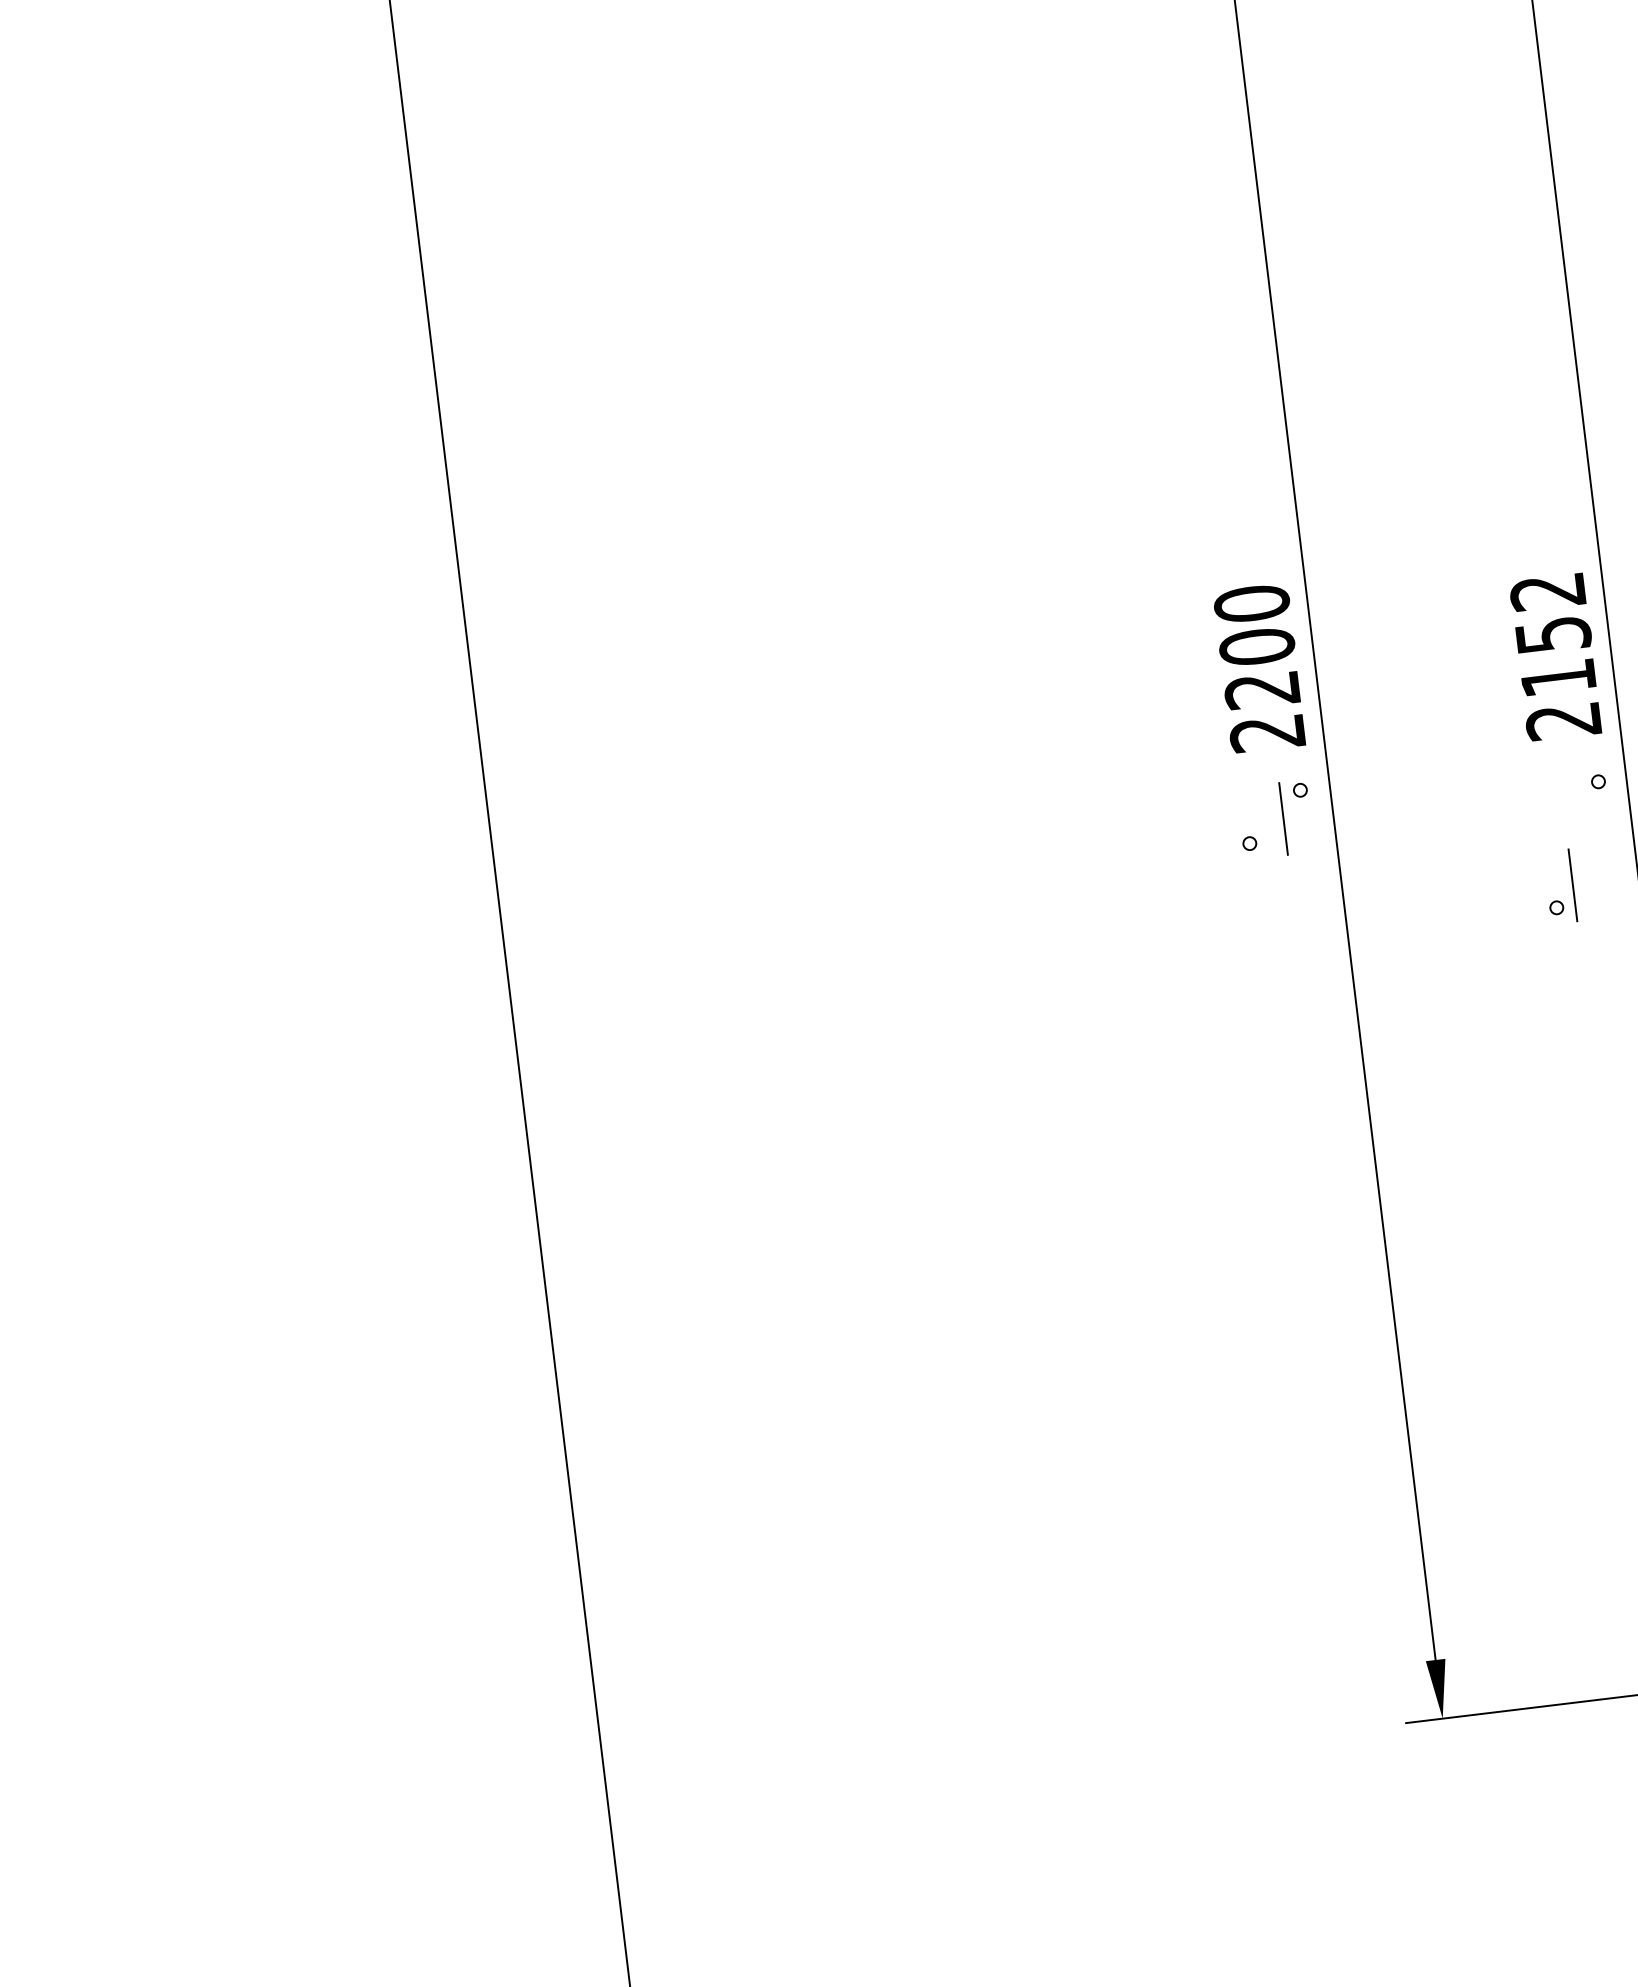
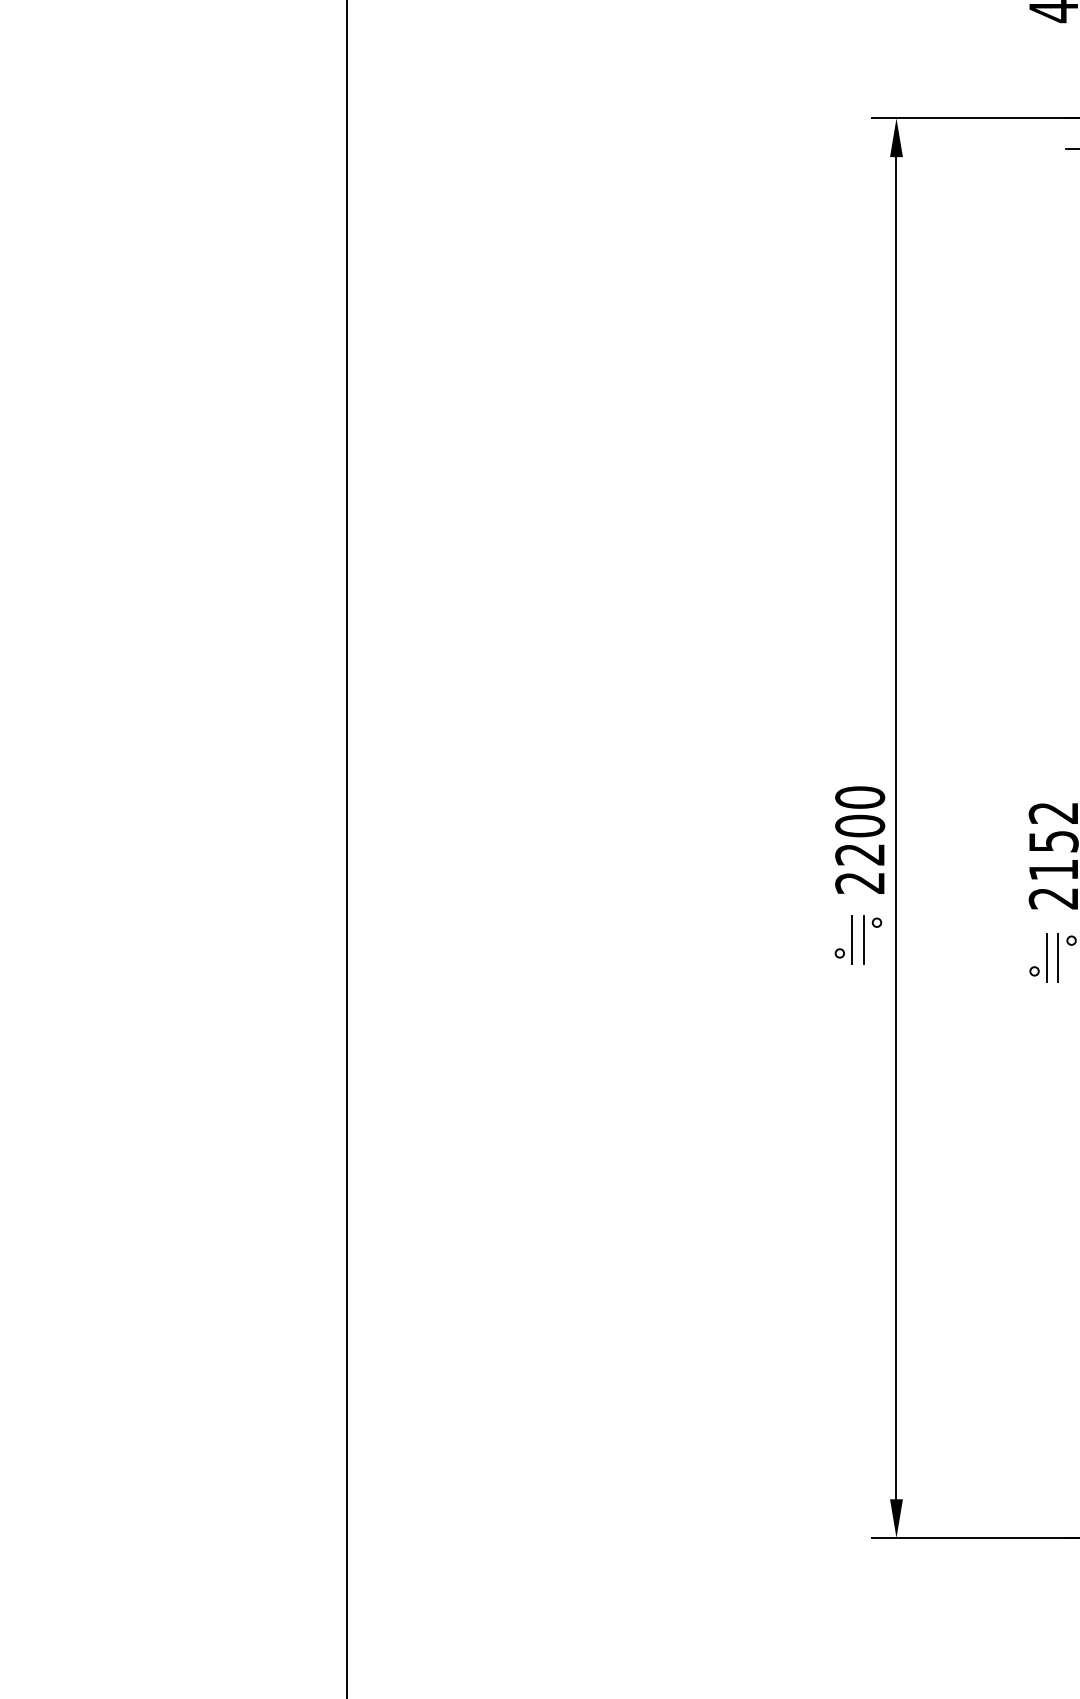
line: (1581, 809) -> (1058, 957), added
line: (1266, 820) -> (852, 939), added
part: (1572, 884) -> (1046, 957), moved

